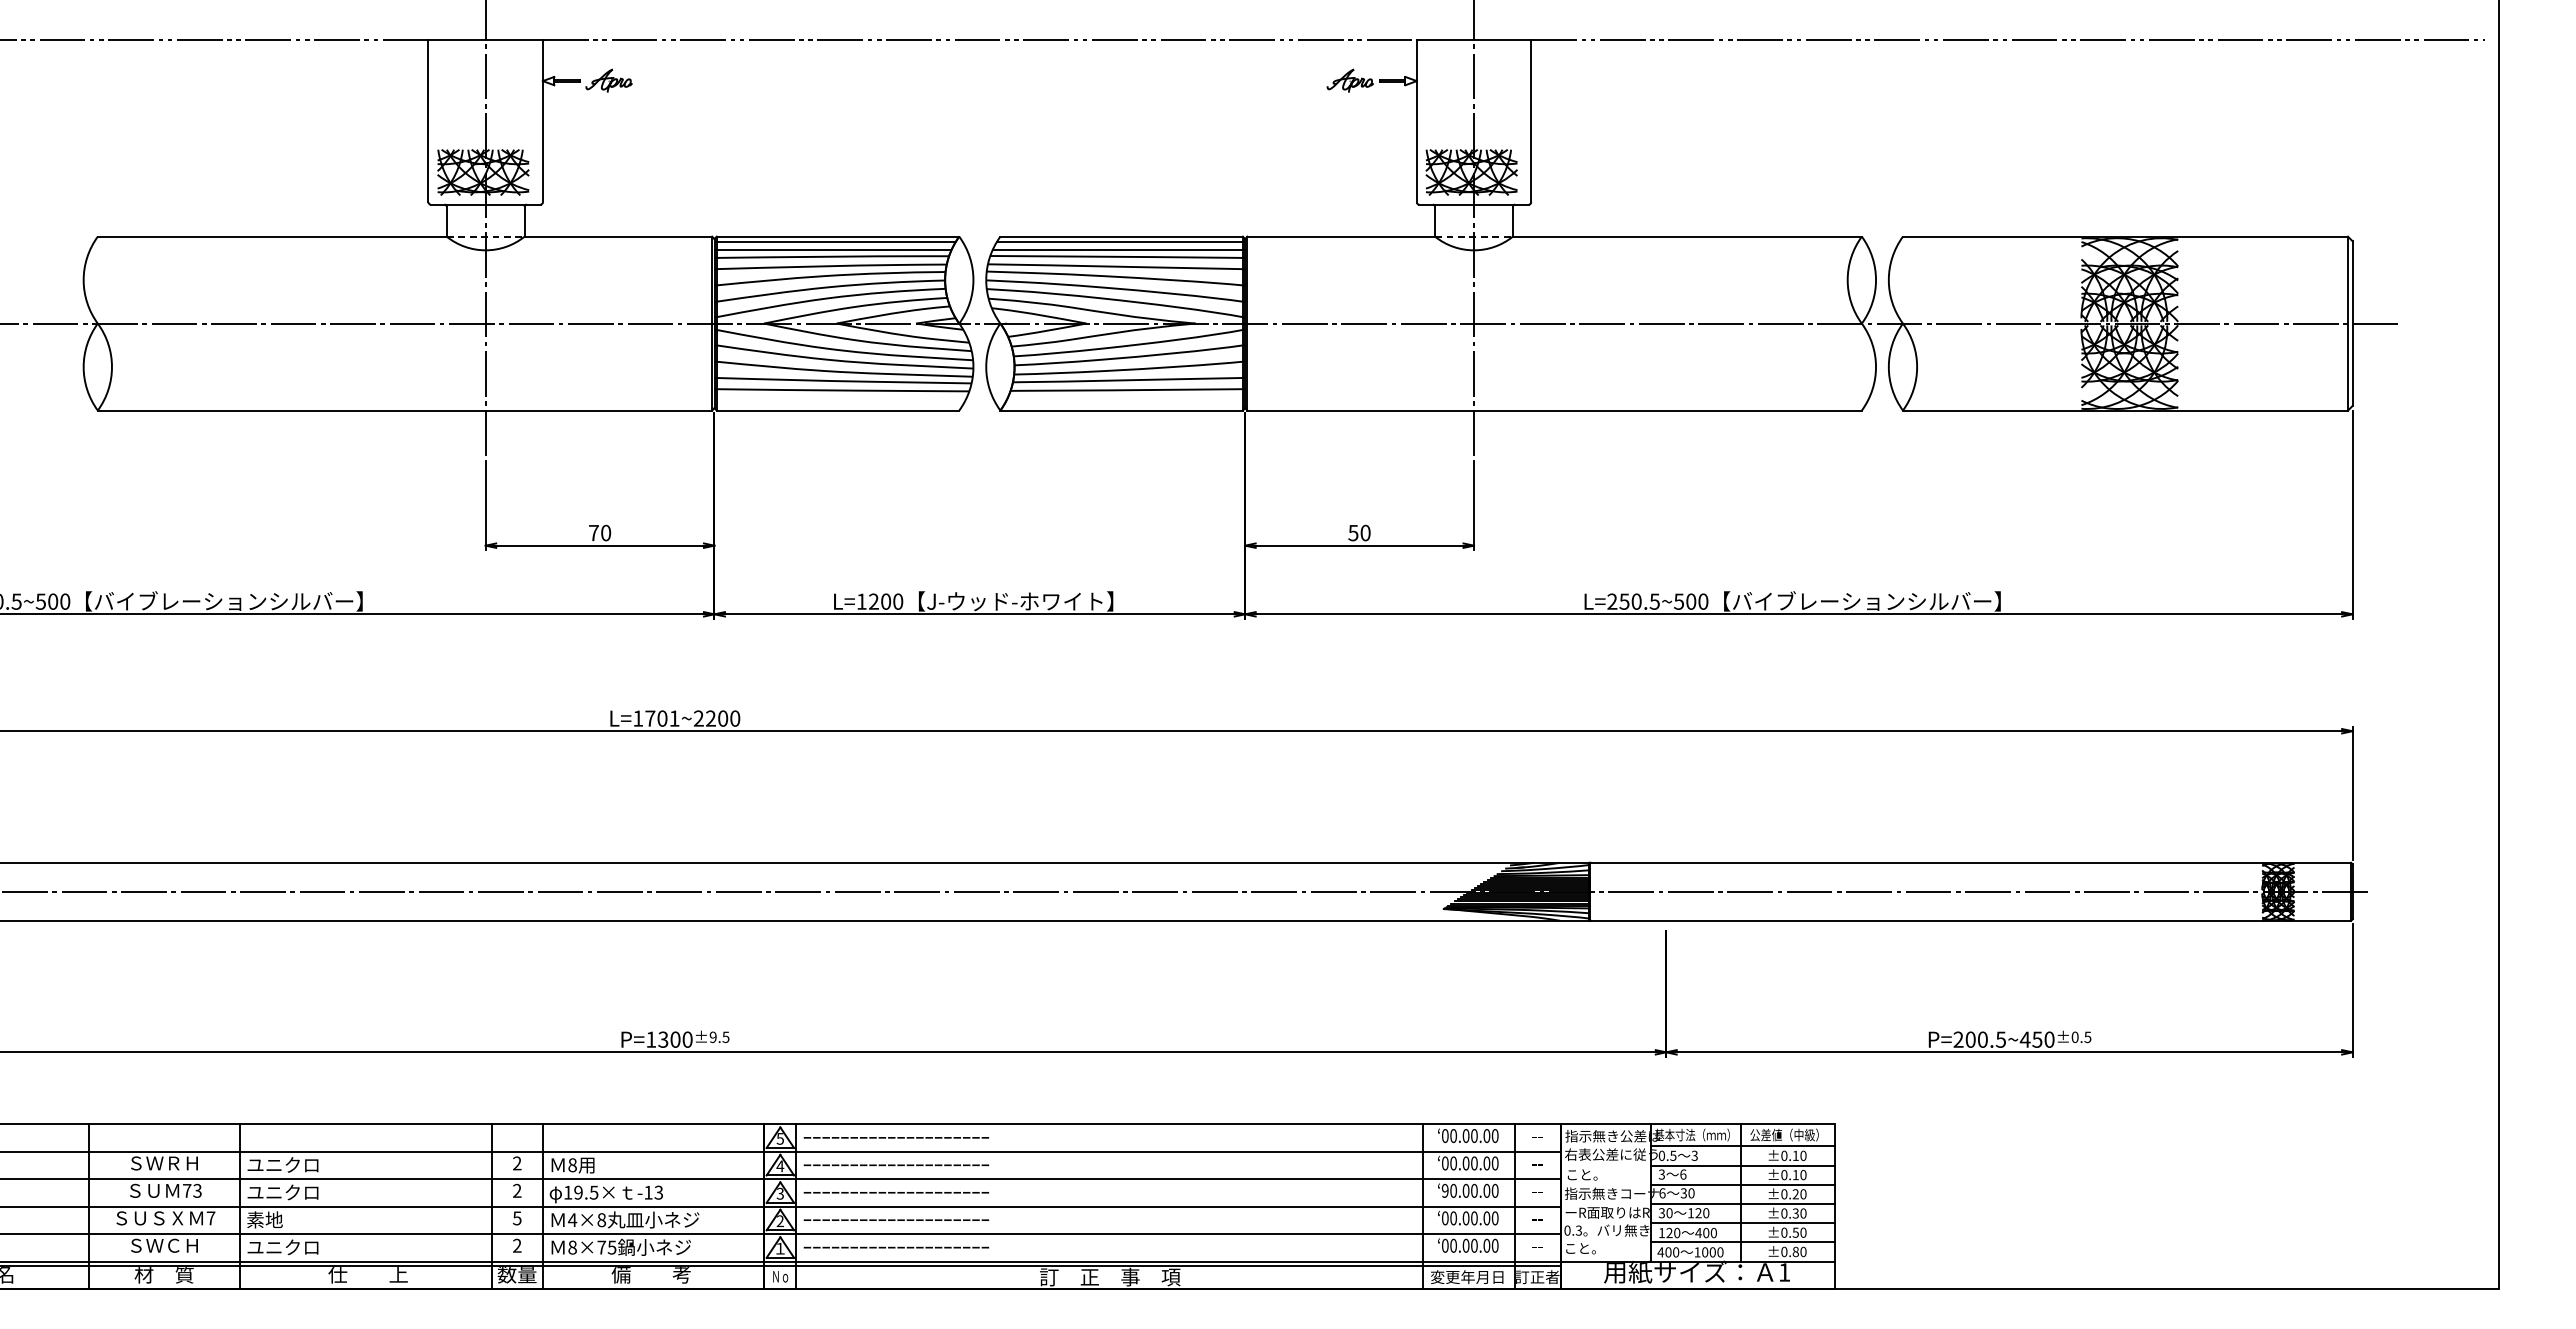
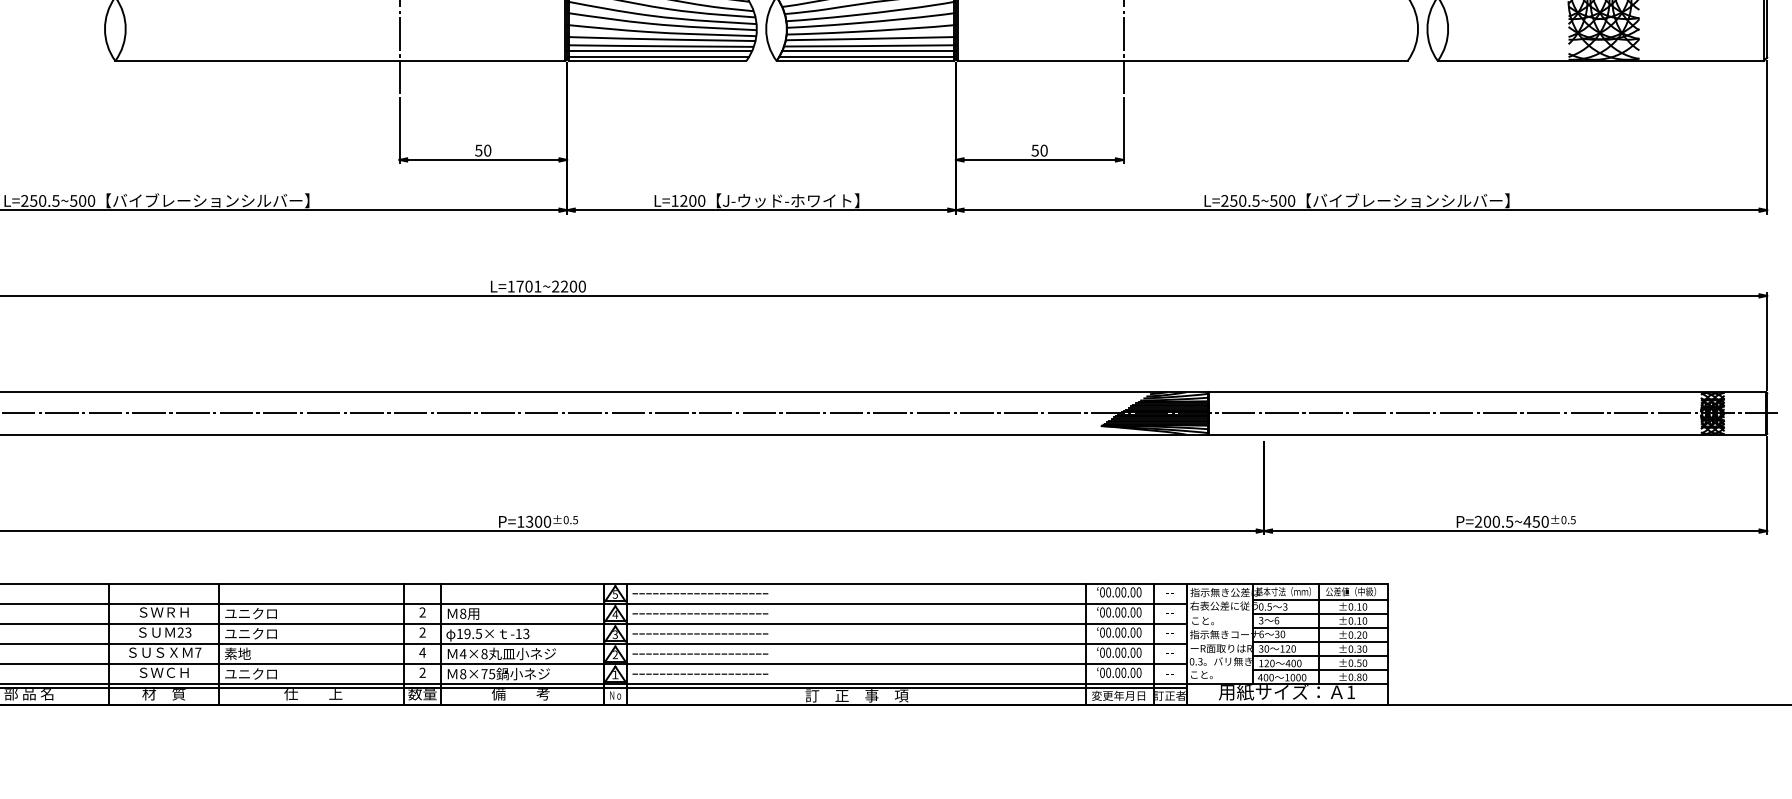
line: (840, 396) -> (659, 50), added
line: (1126, 396) -> (868, 50), added
line: (839, 404) -> (658, 56), added
line: (1124, 404) -> (867, 56), added
text: (593, 533) -> (478, 151), 70 -> 50
text: (712, 1036) -> (565, 519), ±9.5 -> ±0.5
text: (186, 1190) -> (180, 632), 73 -> 23
text: (1444, 1190) -> (1101, 632), 90.00.00 -> 00.00.00
text: (516, 1218) -> (422, 652), 5 -> 4

